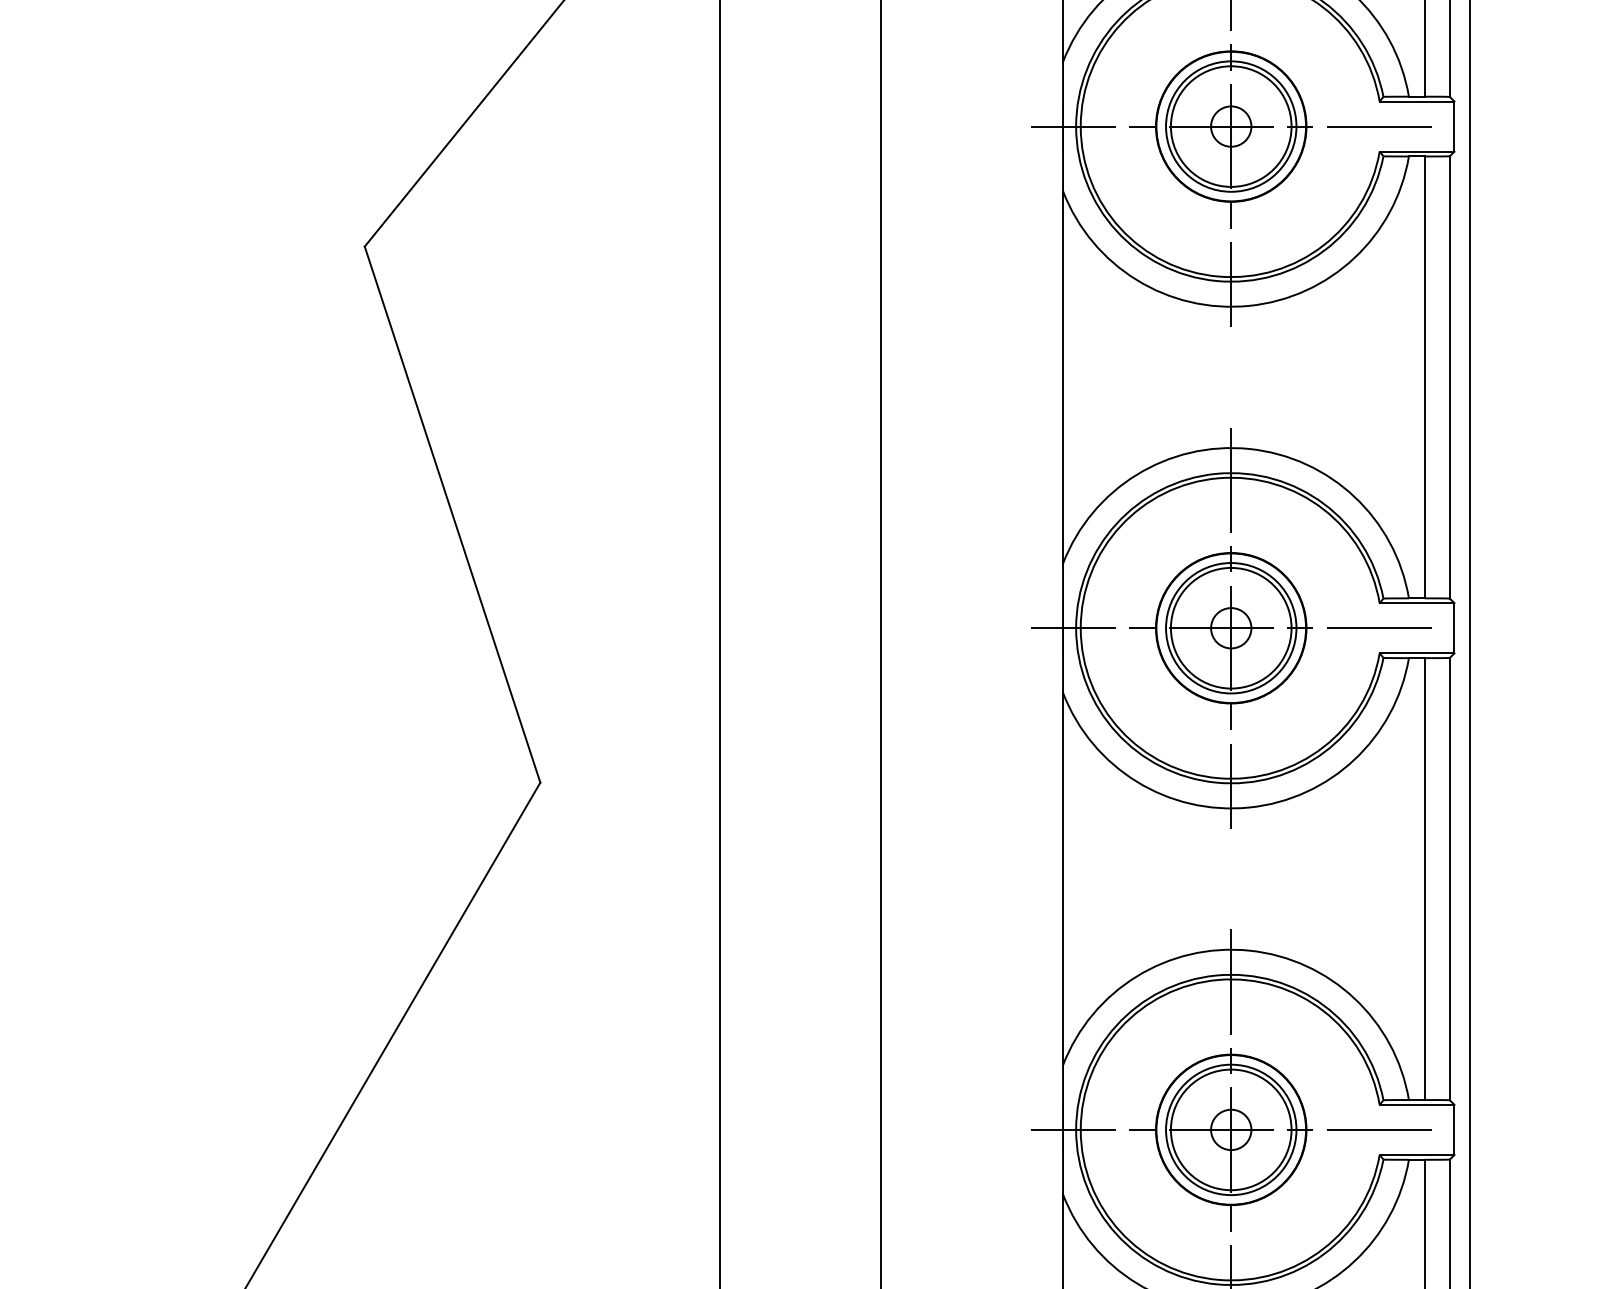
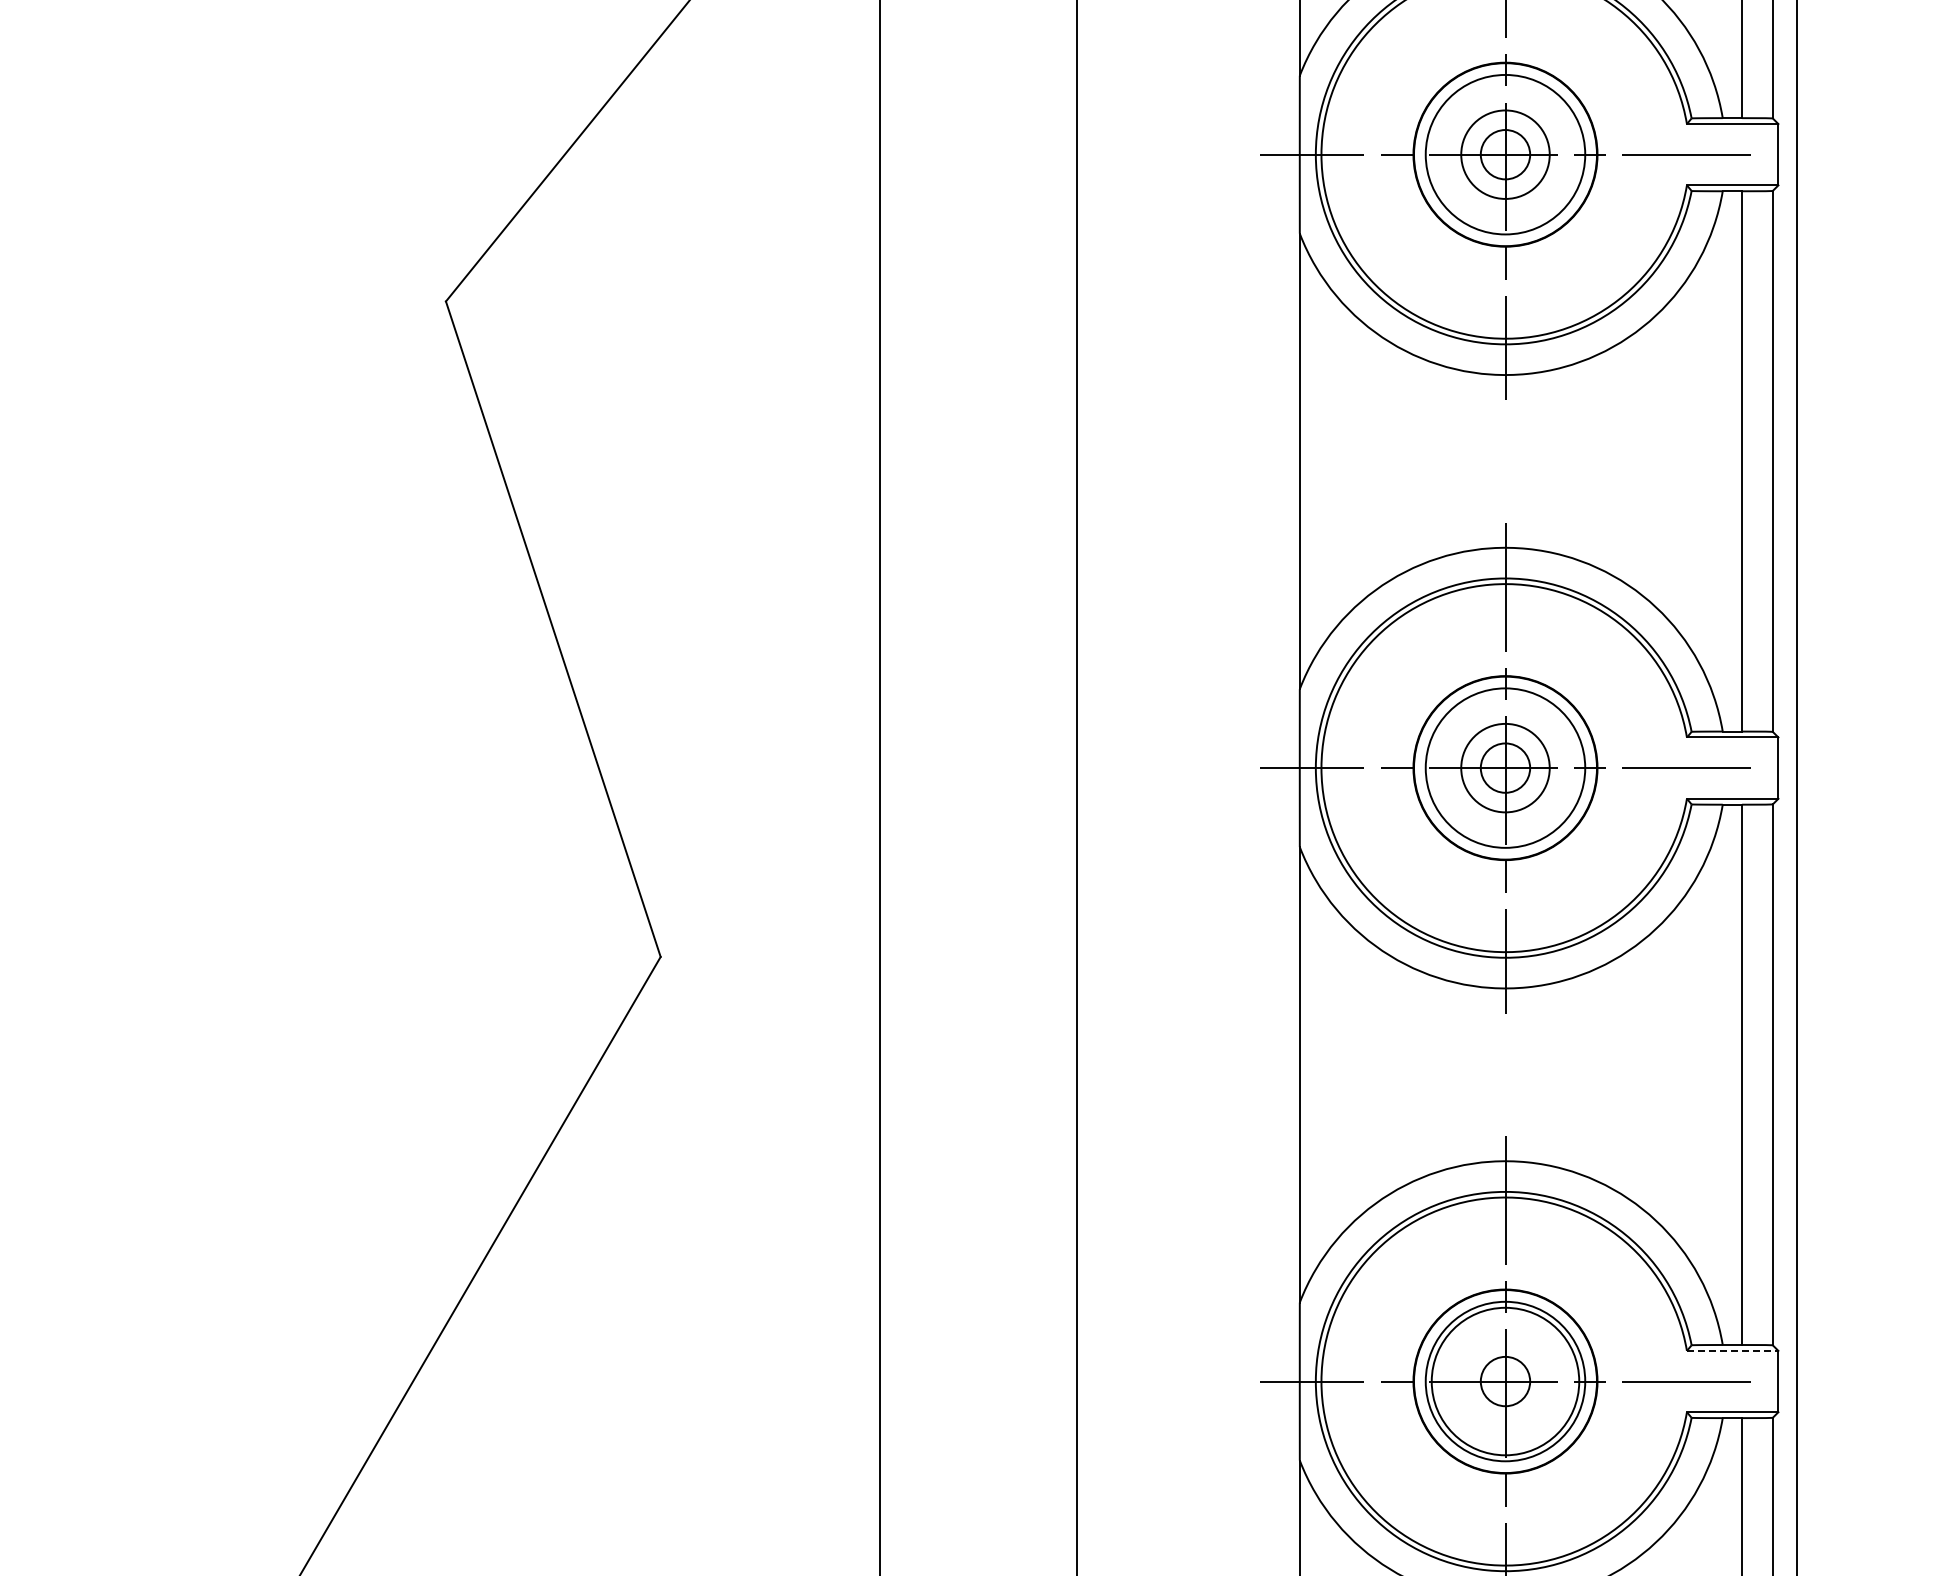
circle: (1231, 126) -> (1505, 154), size x0.6
circle: (1231, 627) -> (1505, 767), size x0.6
line: (1416, 1104) -> (1732, 1350), solid -> dashed

